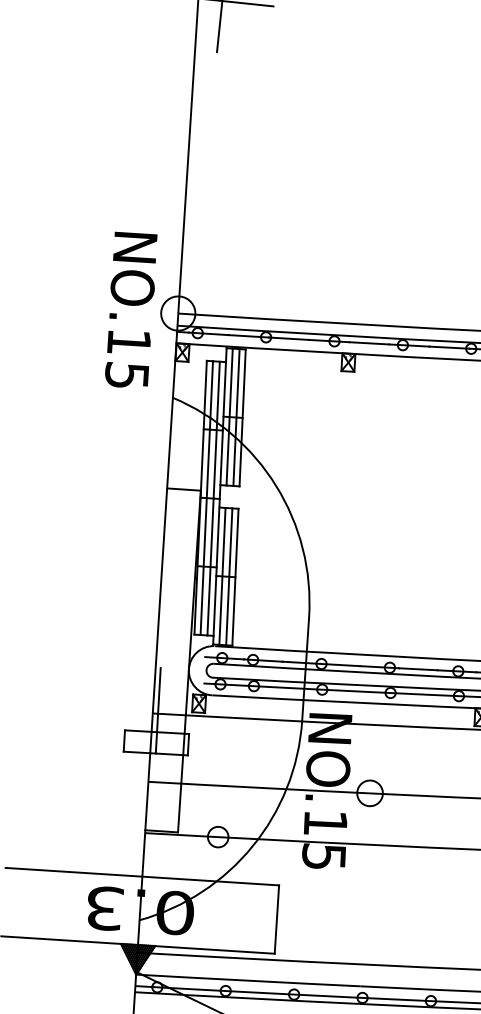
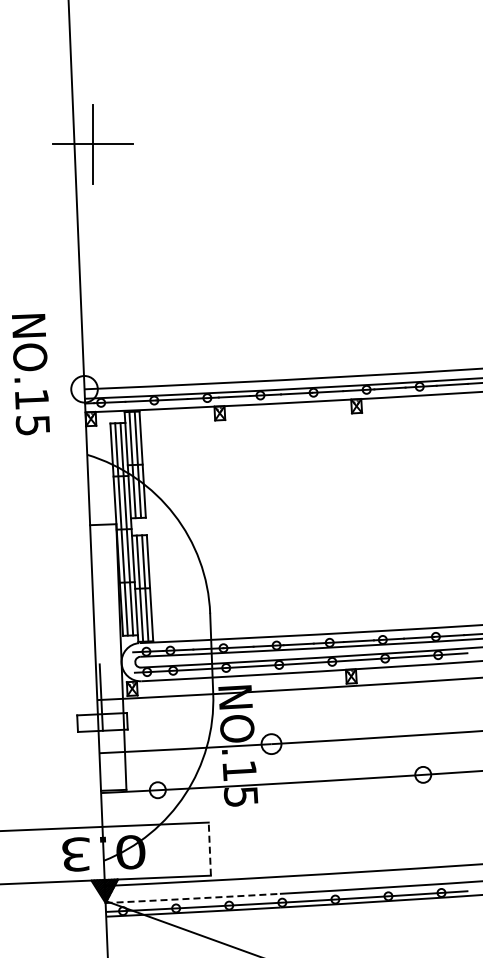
text: (130, 310) -> (30, 374), moved
line: (276, 920) -> (209, 849), solid -> dashed
arc: (248, 980) -> (192, 898), solid -> dashed

